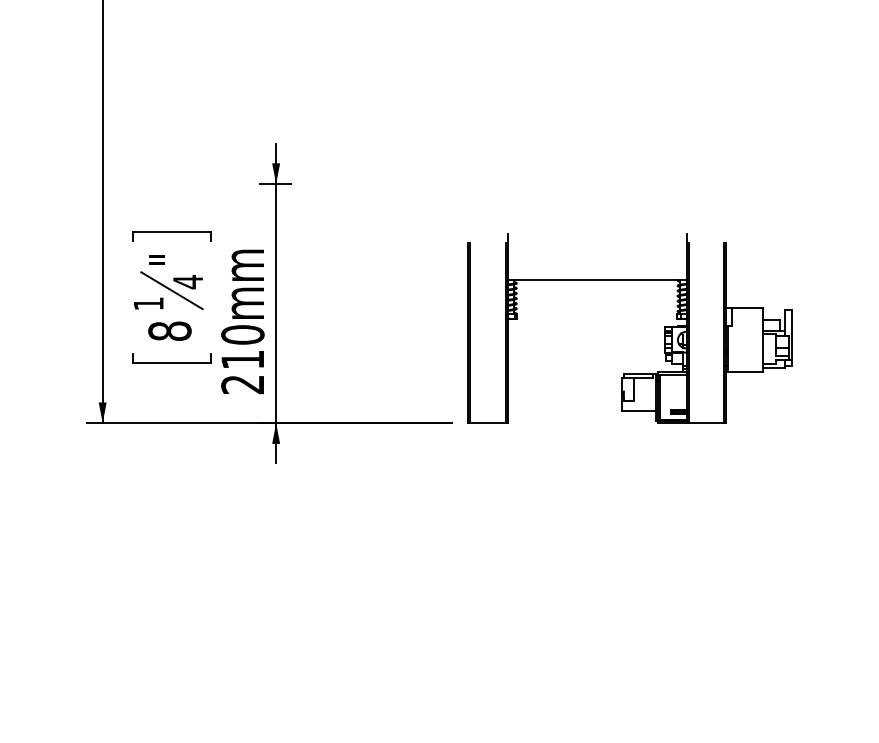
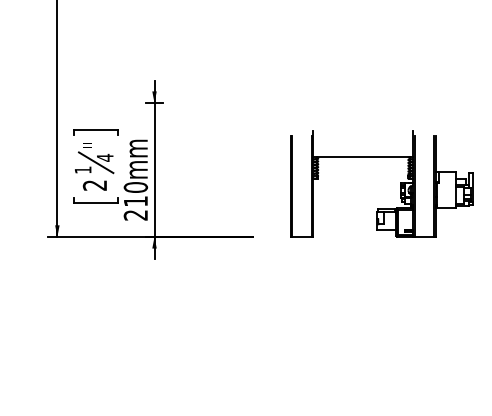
part: (663, 327) -> (400, 183), moved
text: (170, 331) -> (95, 185), 8 -> 2

